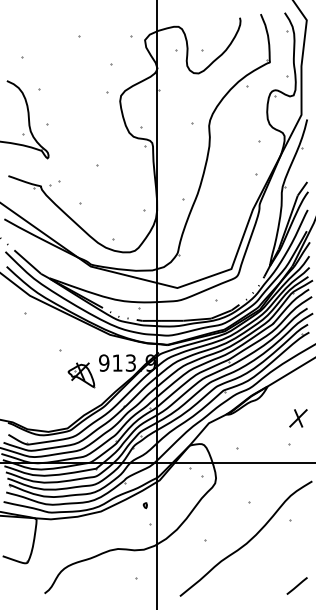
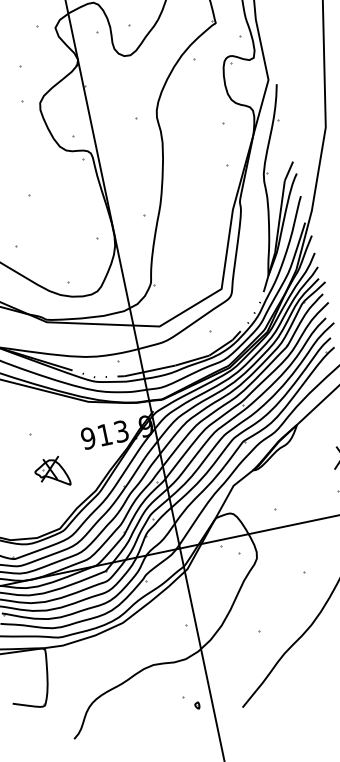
part: (81, 375) -> (52, 473), moved
part: (144, 505) -> (196, 705), moved

